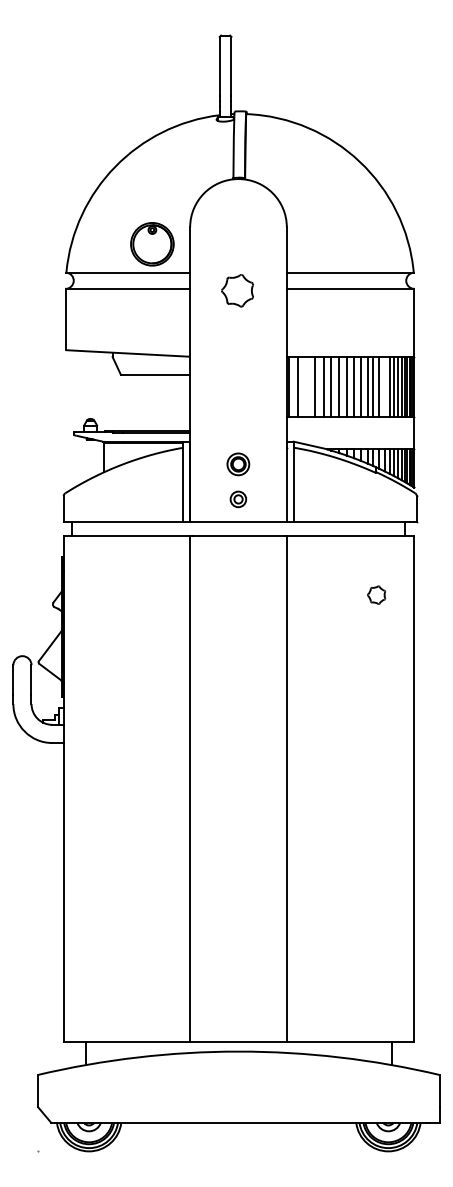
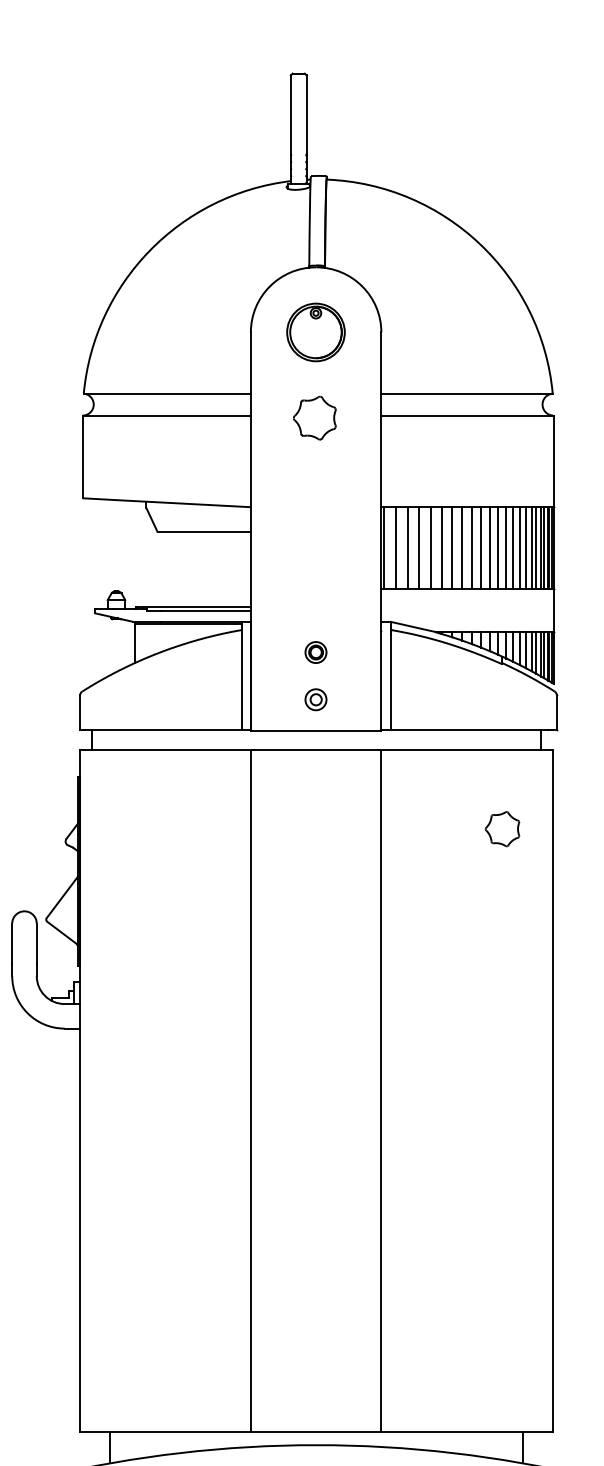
part: (152, 244) -> (316, 332), moved
line: (306, 386) -> (407, 547), added
line: (384, 386) -> (513, 547), added
part: (238, 464) -> (316, 652), size x0.71
part: (376, 594) -> (502, 828), size x1.43

